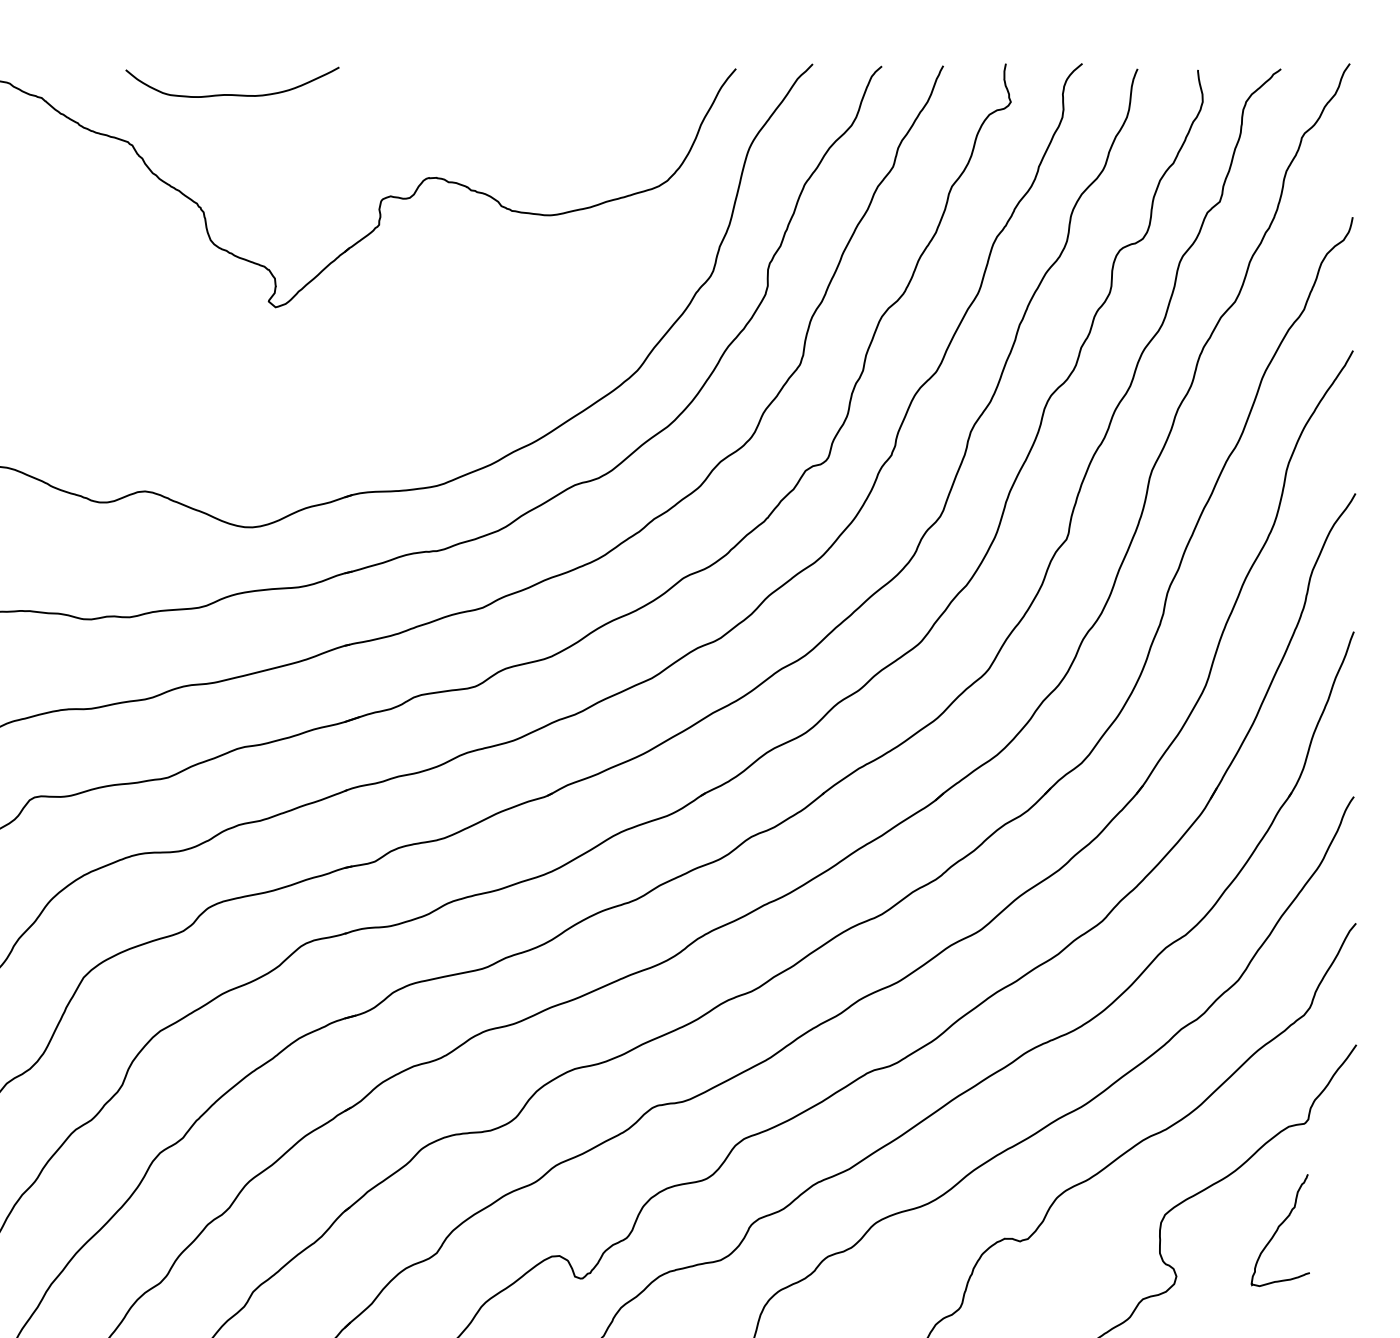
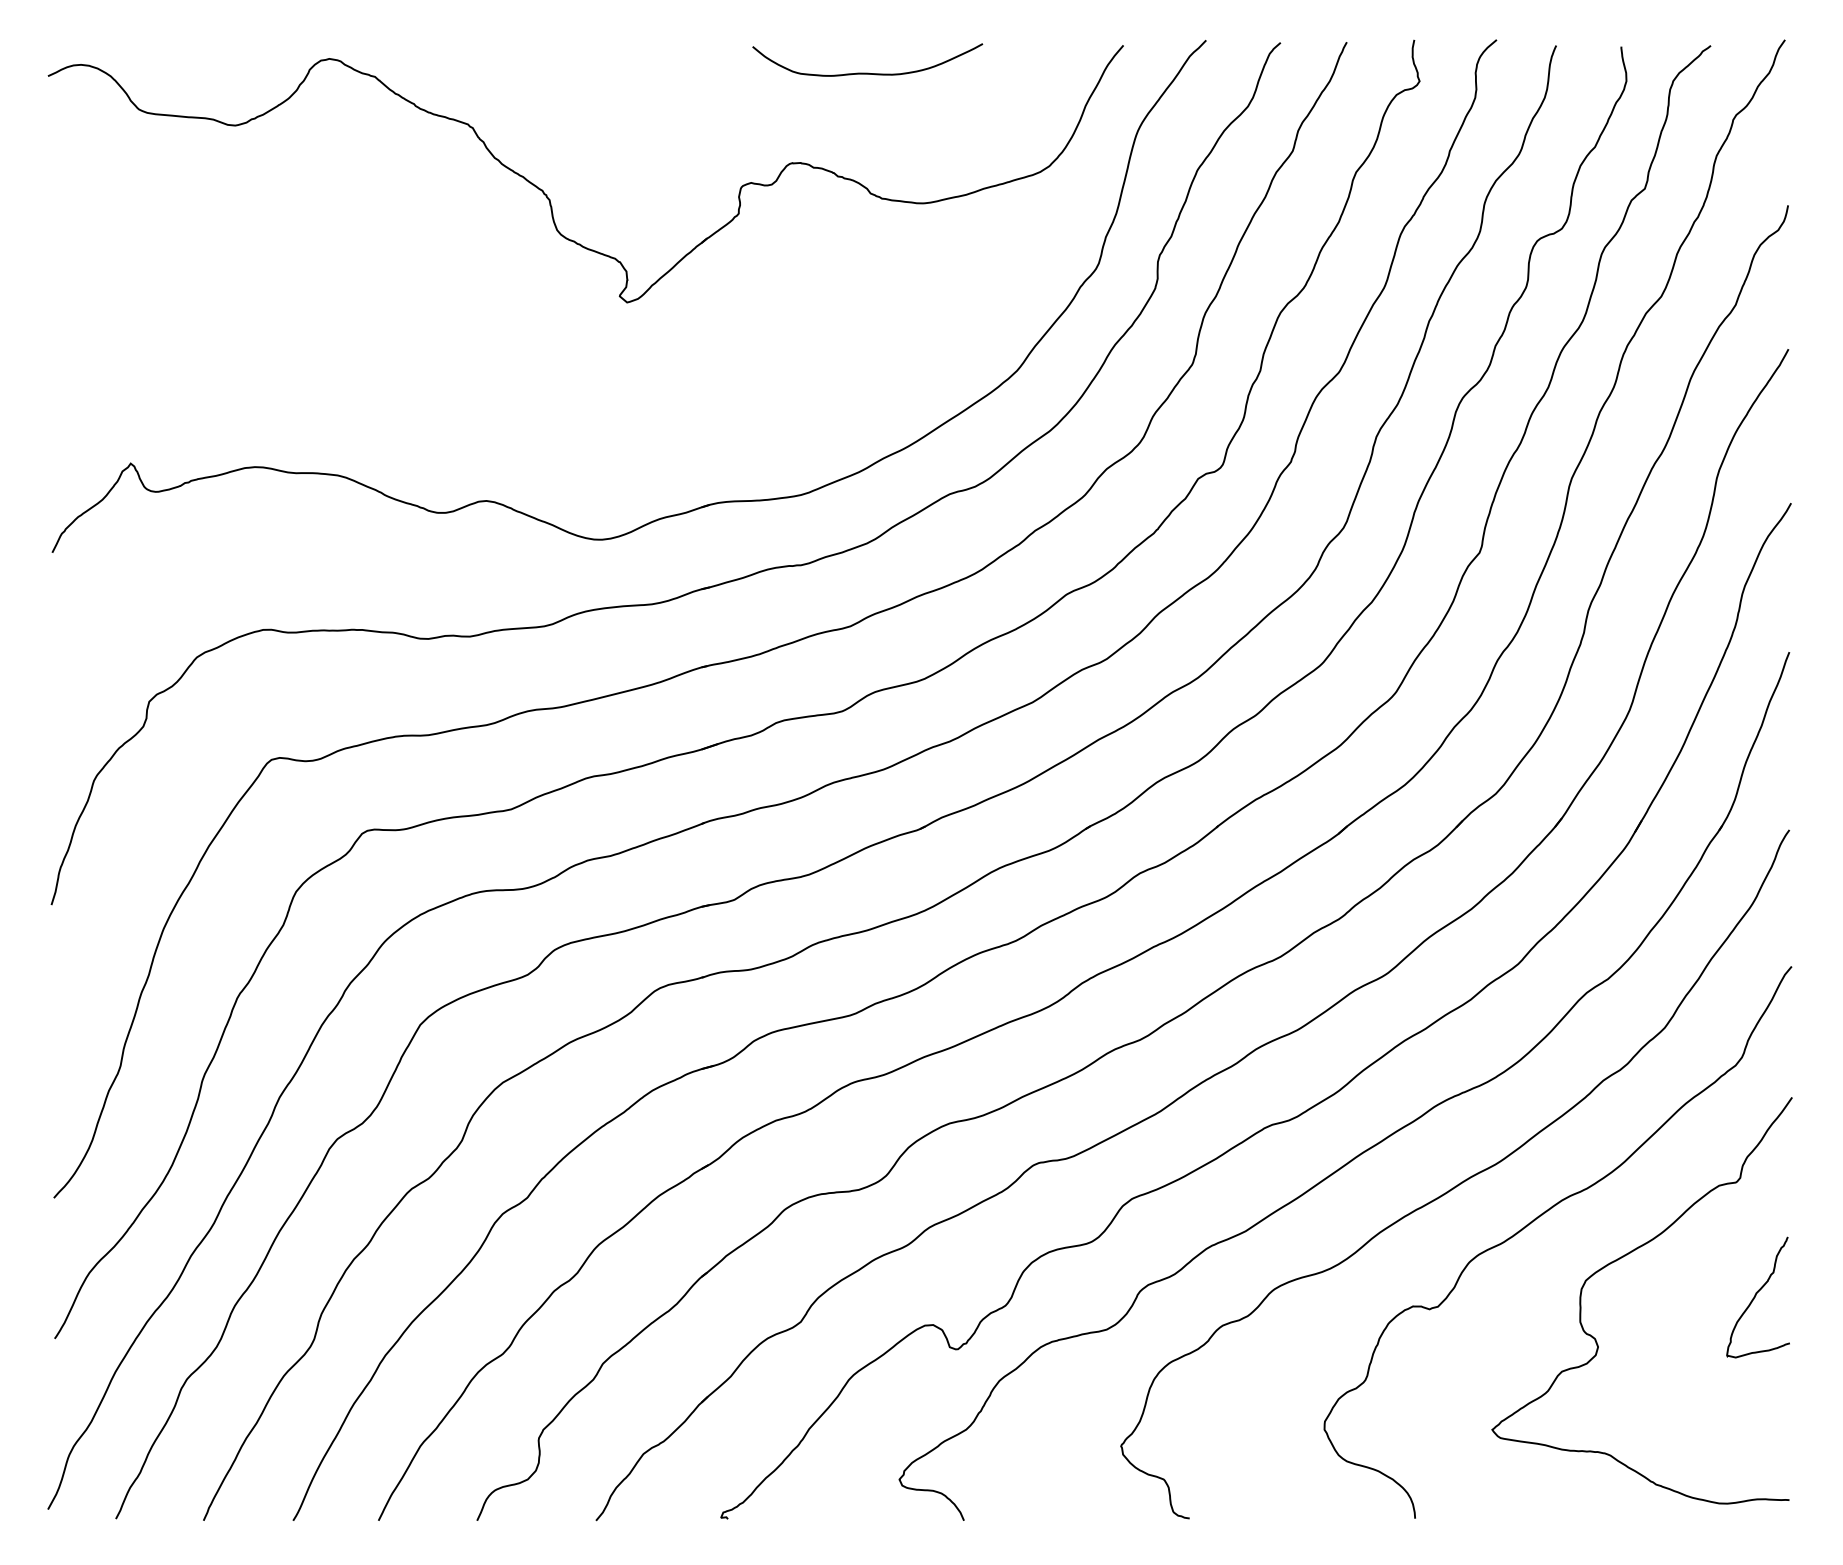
curve: (232, 93) -> (867, 72), moved
curve: (1277, 1230) -> (1755, 1297), moved

